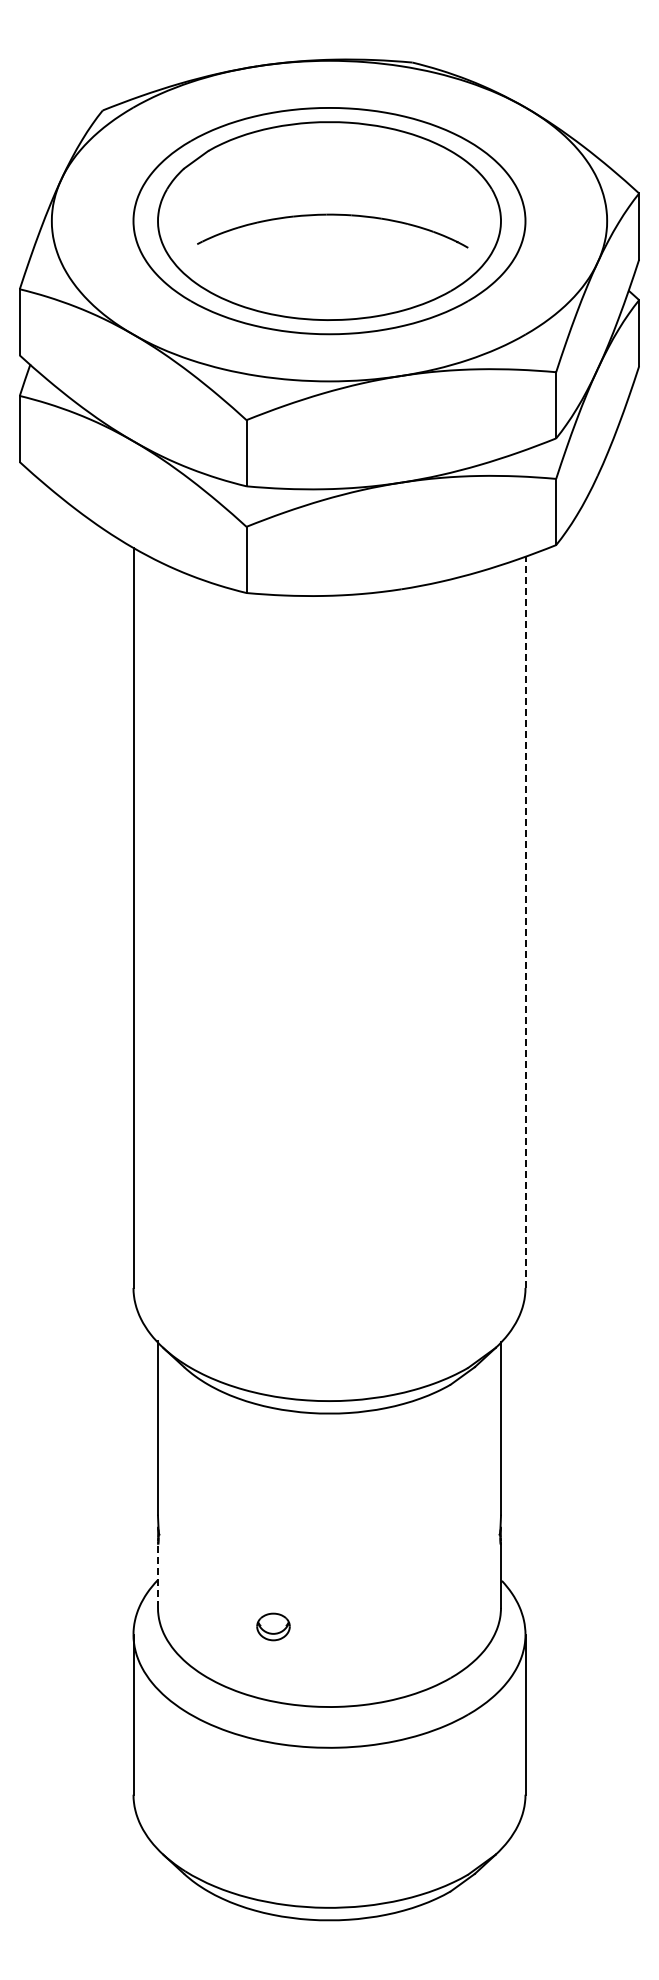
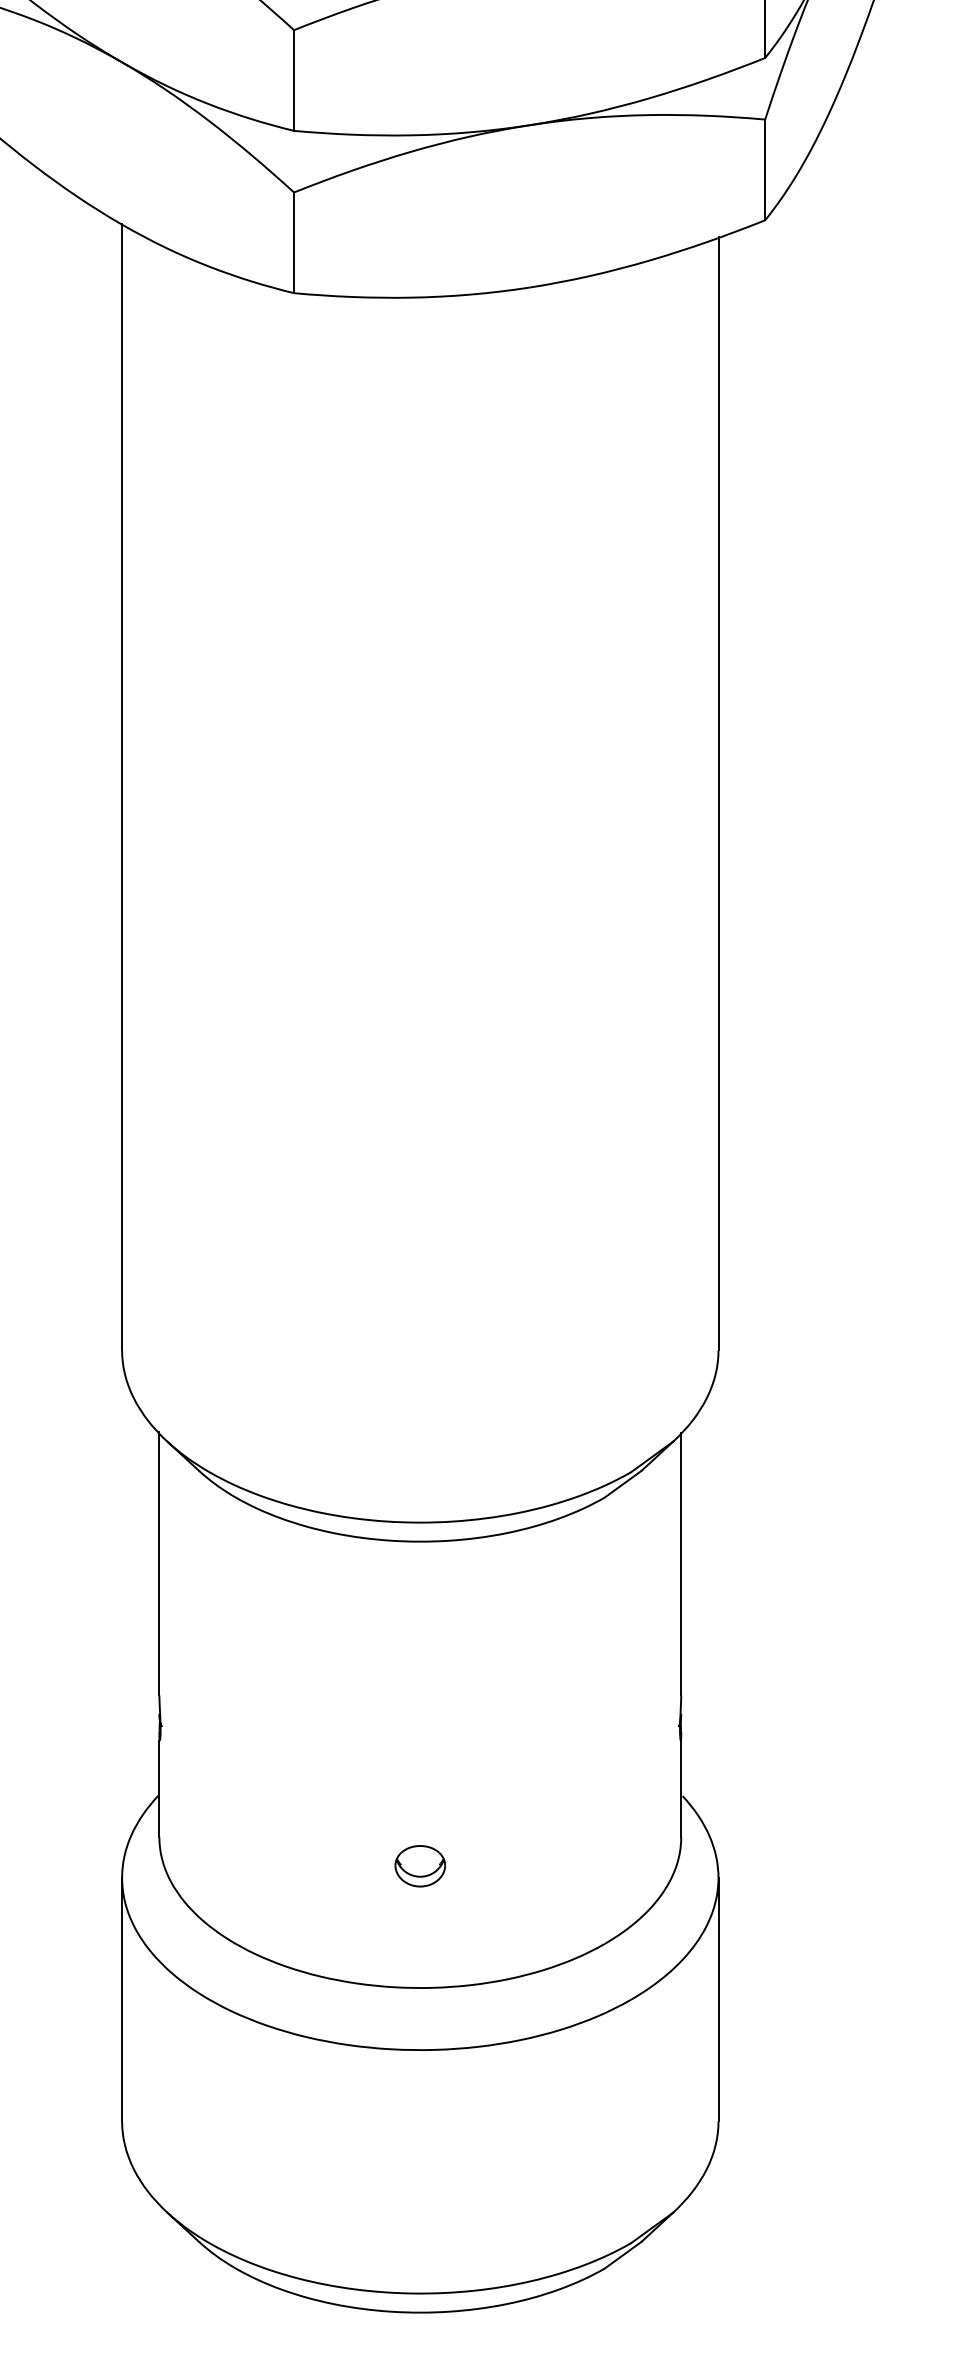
line: (525, 922) -> (718, 794), dashed -> solid
line: (158, 1576) -> (160, 1789), dashed -> solid
part: (273, 1626) -> (420, 1865), moved

